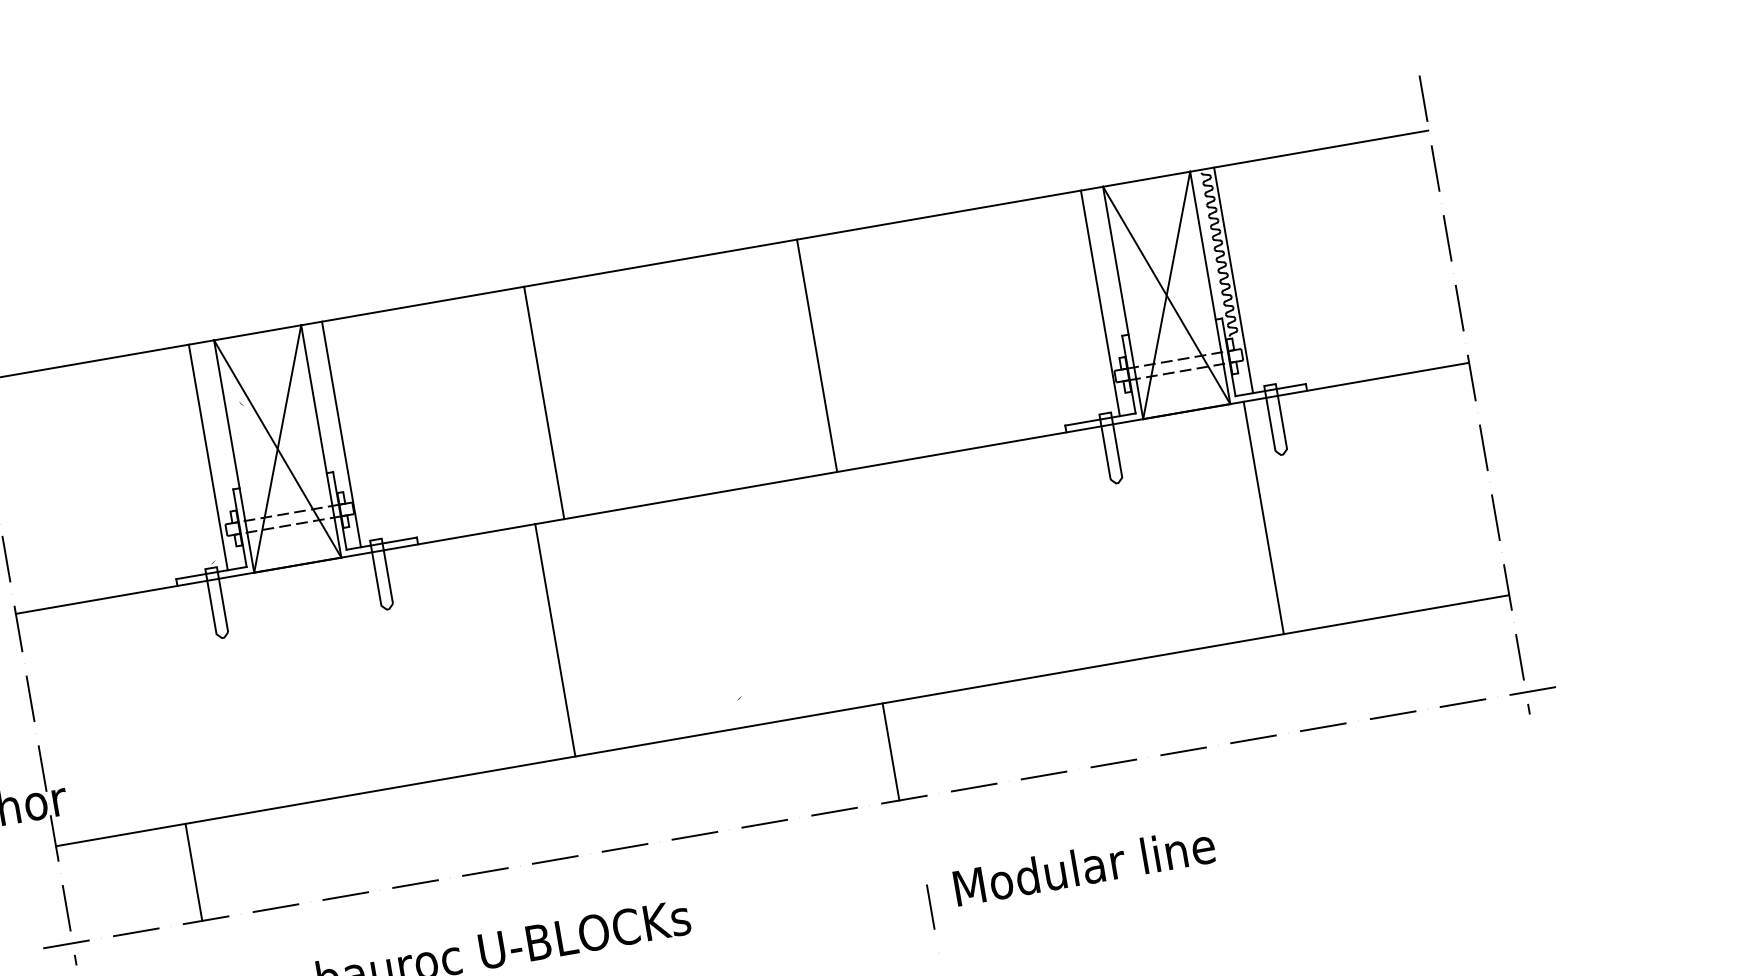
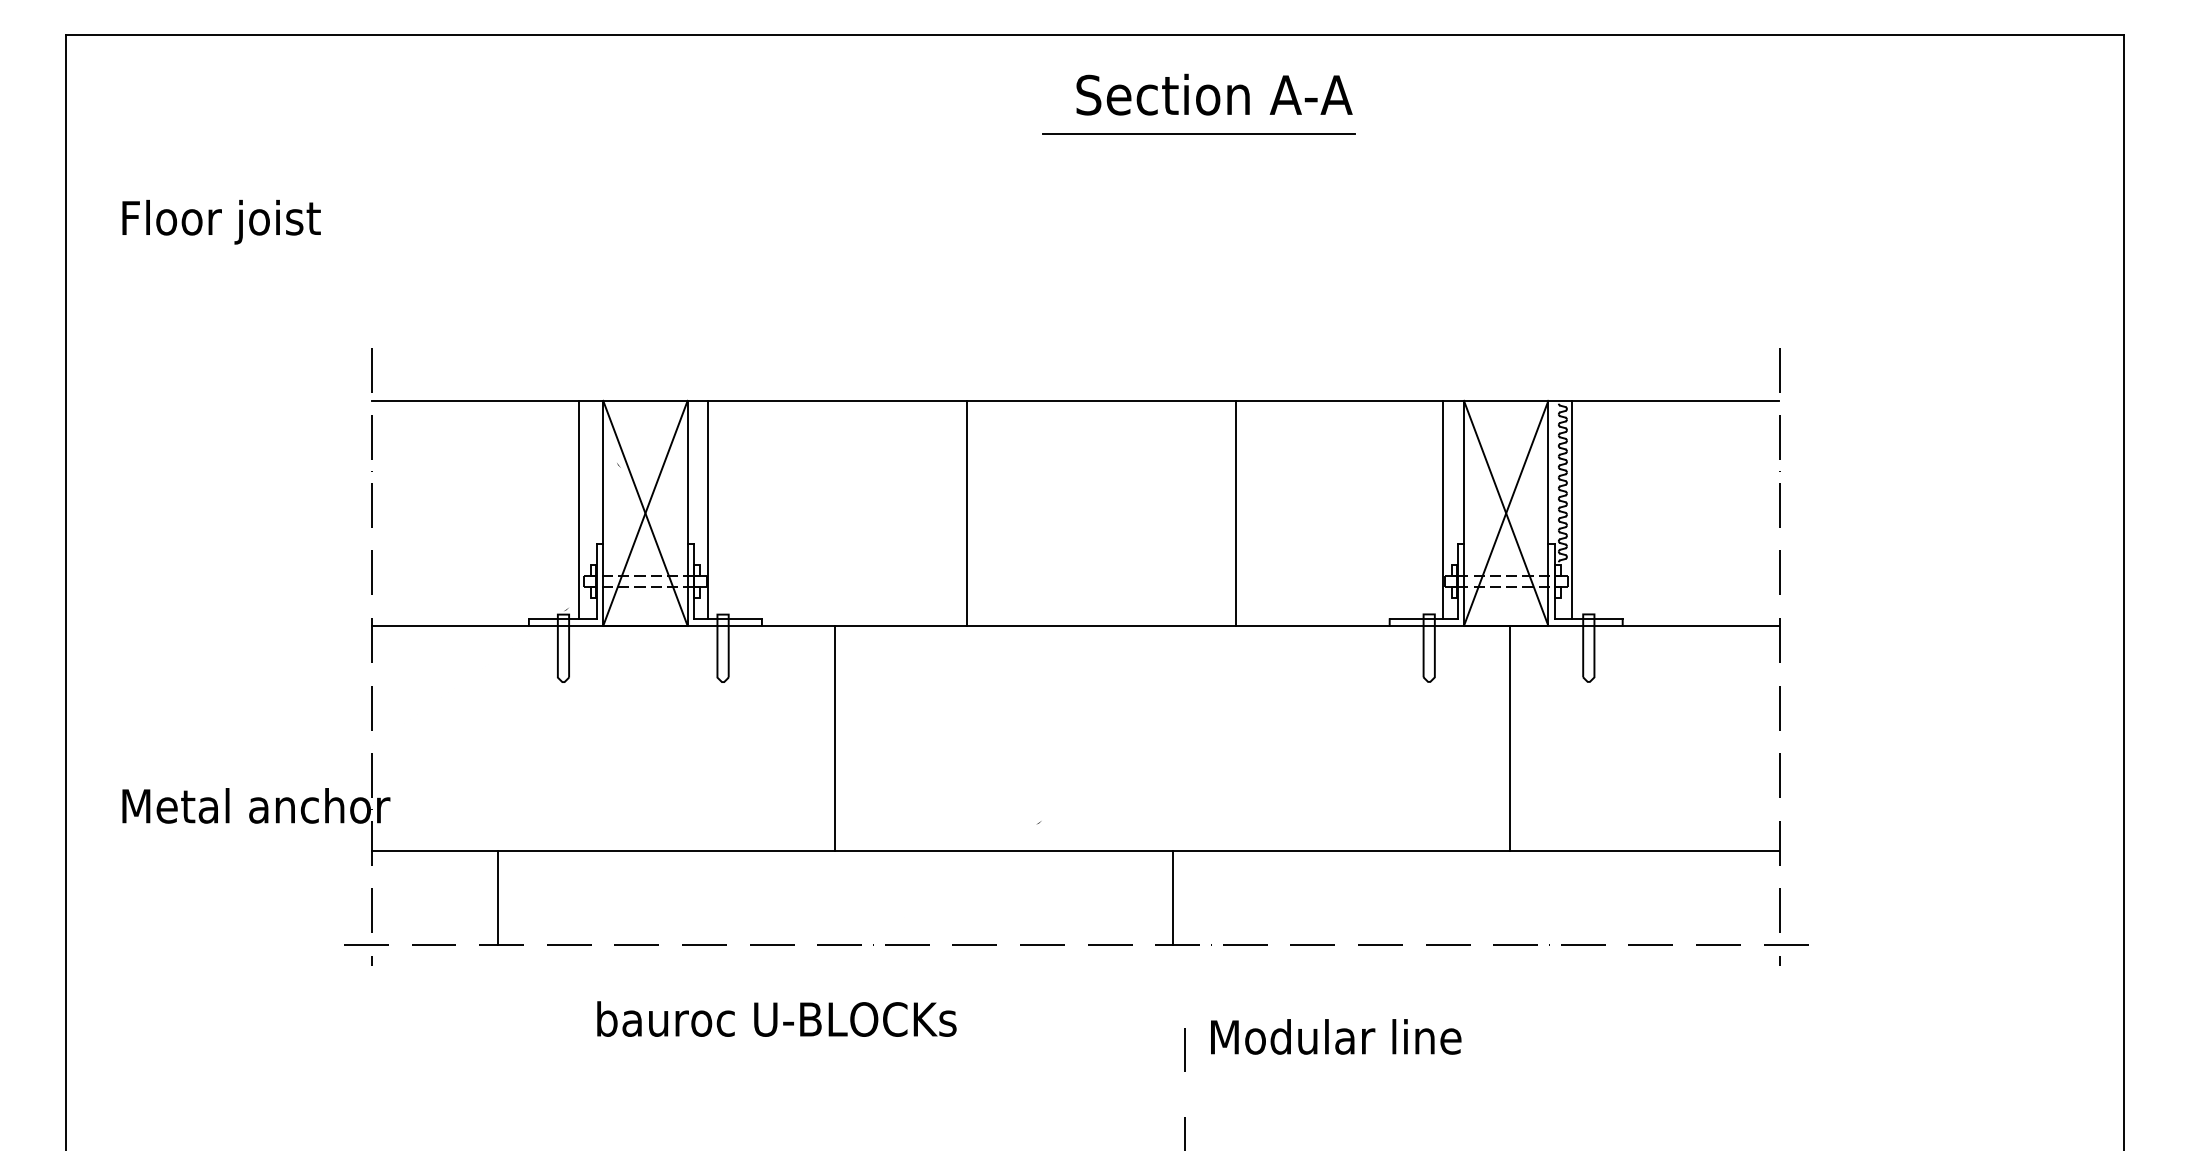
line: (816, 354) -> (1235, 512), moved
line: (544, 402) -> (966, 512), moved
line: (1263, 517) -> (1510, 737), moved
line: (555, 639) -> (835, 737), moved

